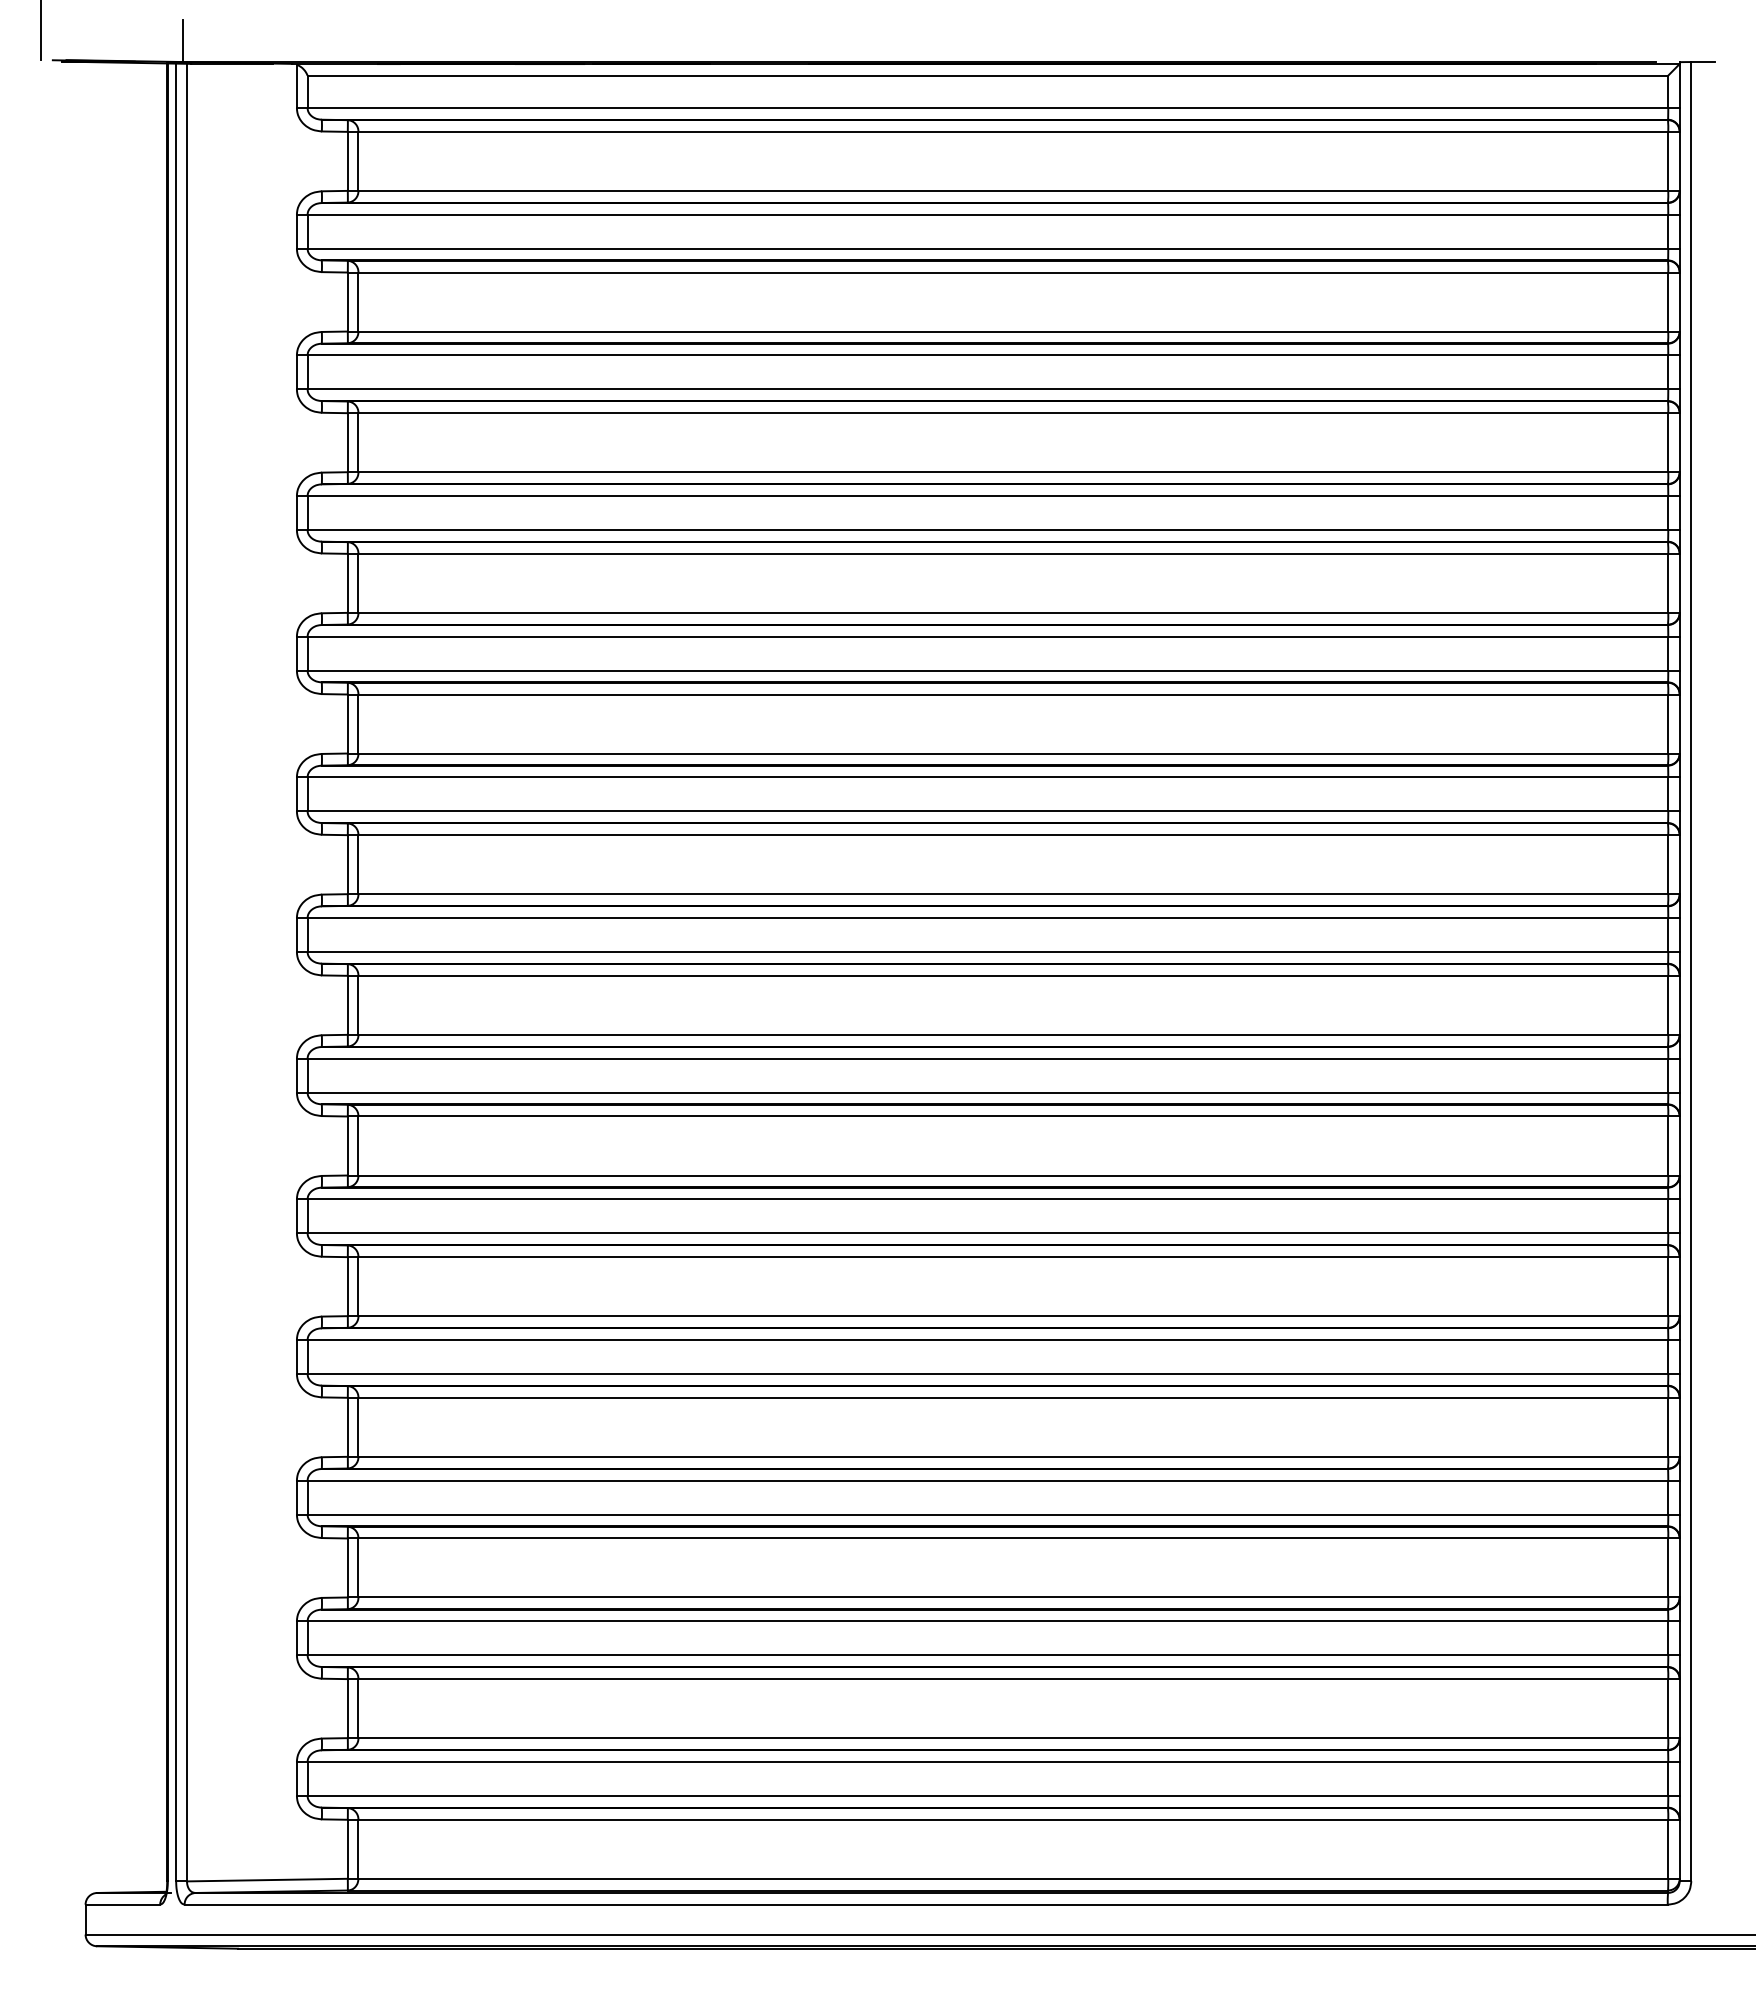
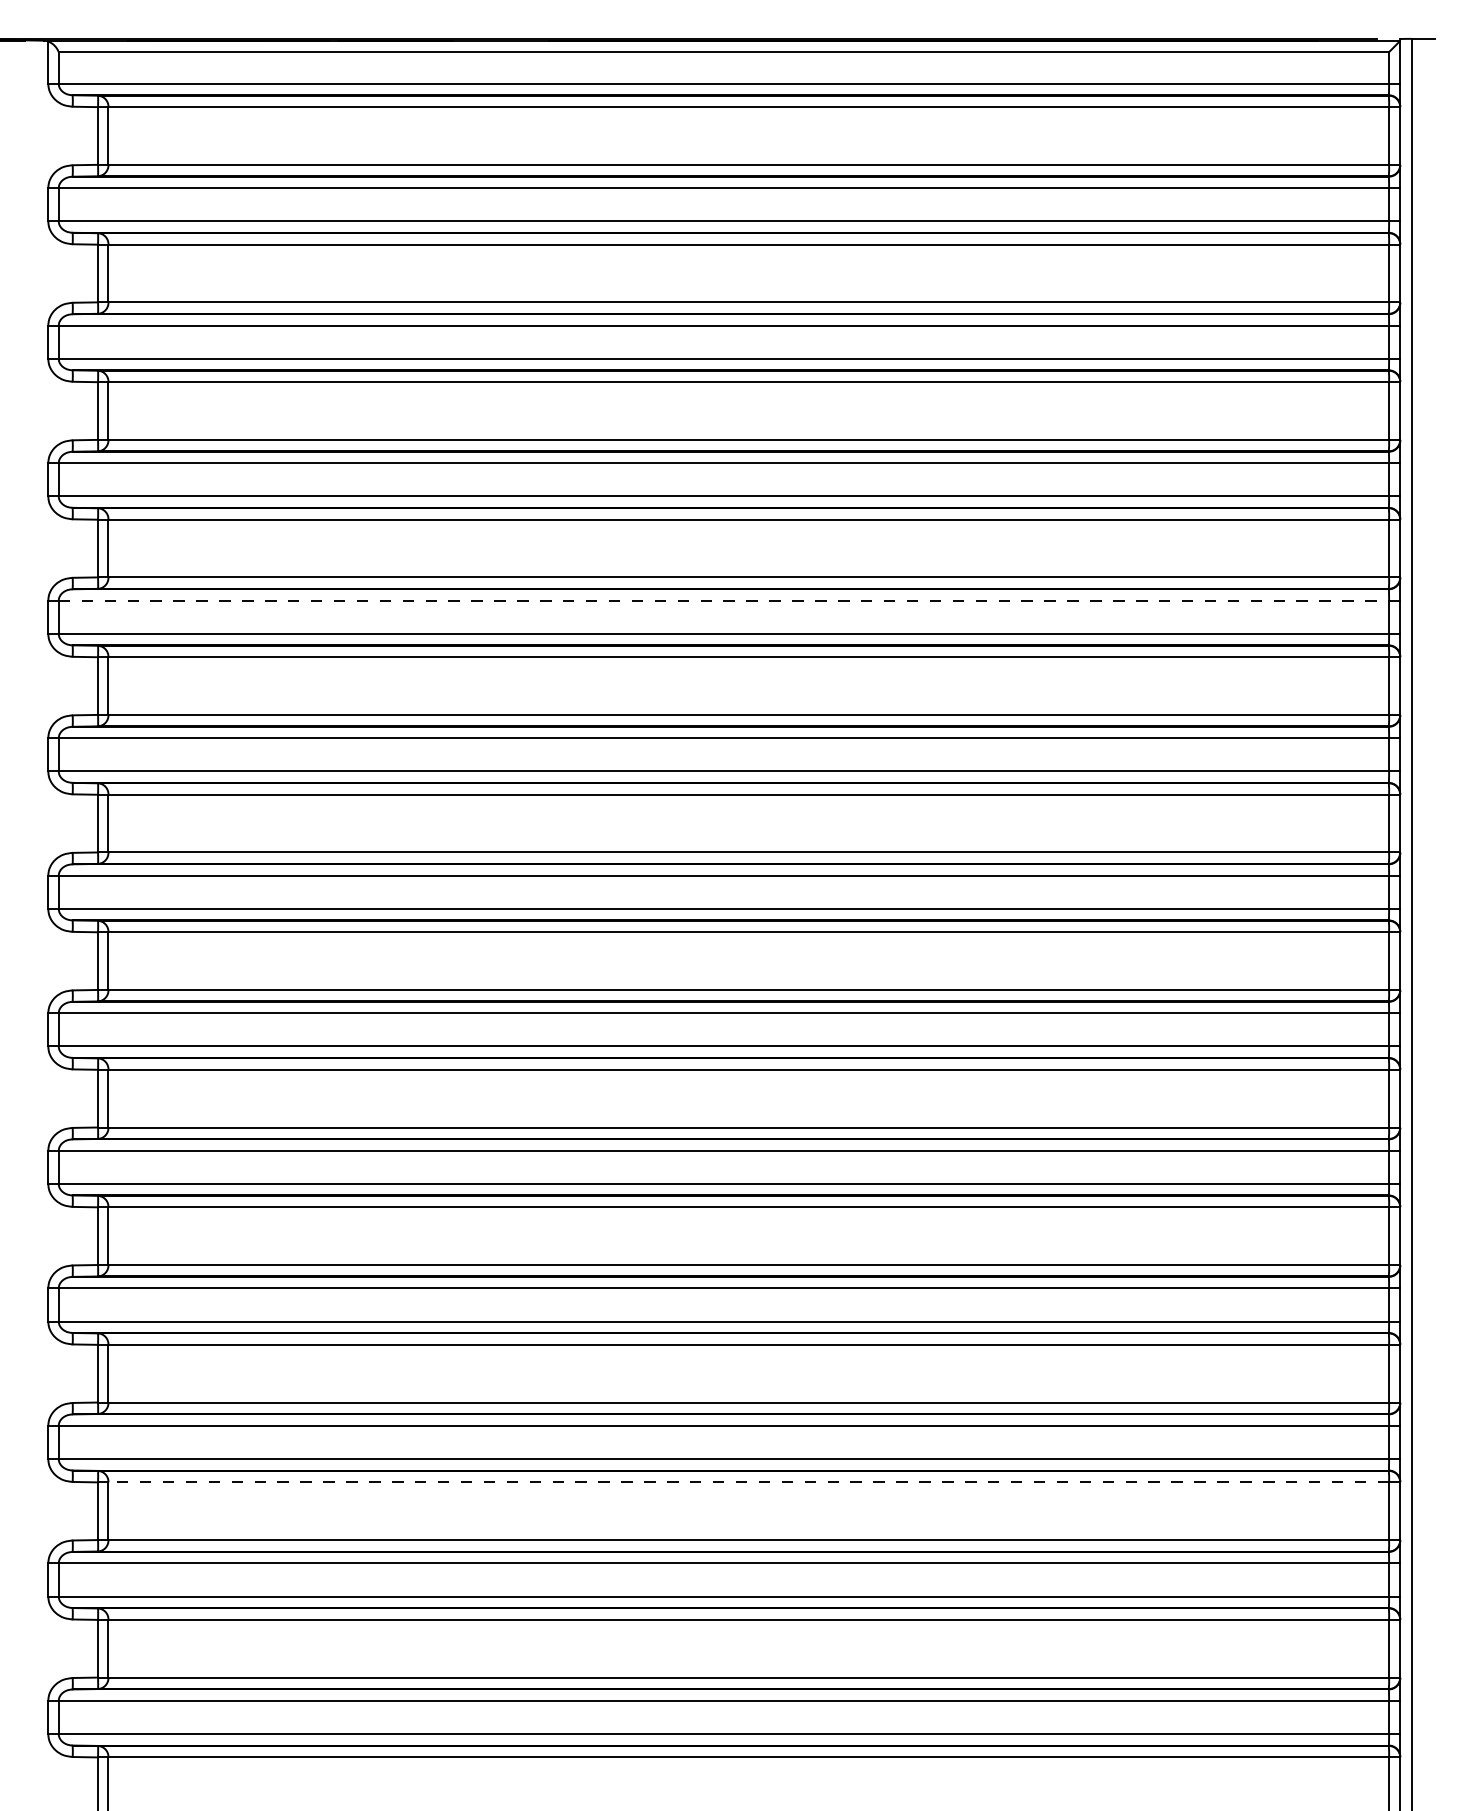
line: (988, 636) -> (724, 600), solid -> dashed
line: (1013, 1538) -> (748, 1482), solid -> dashed

